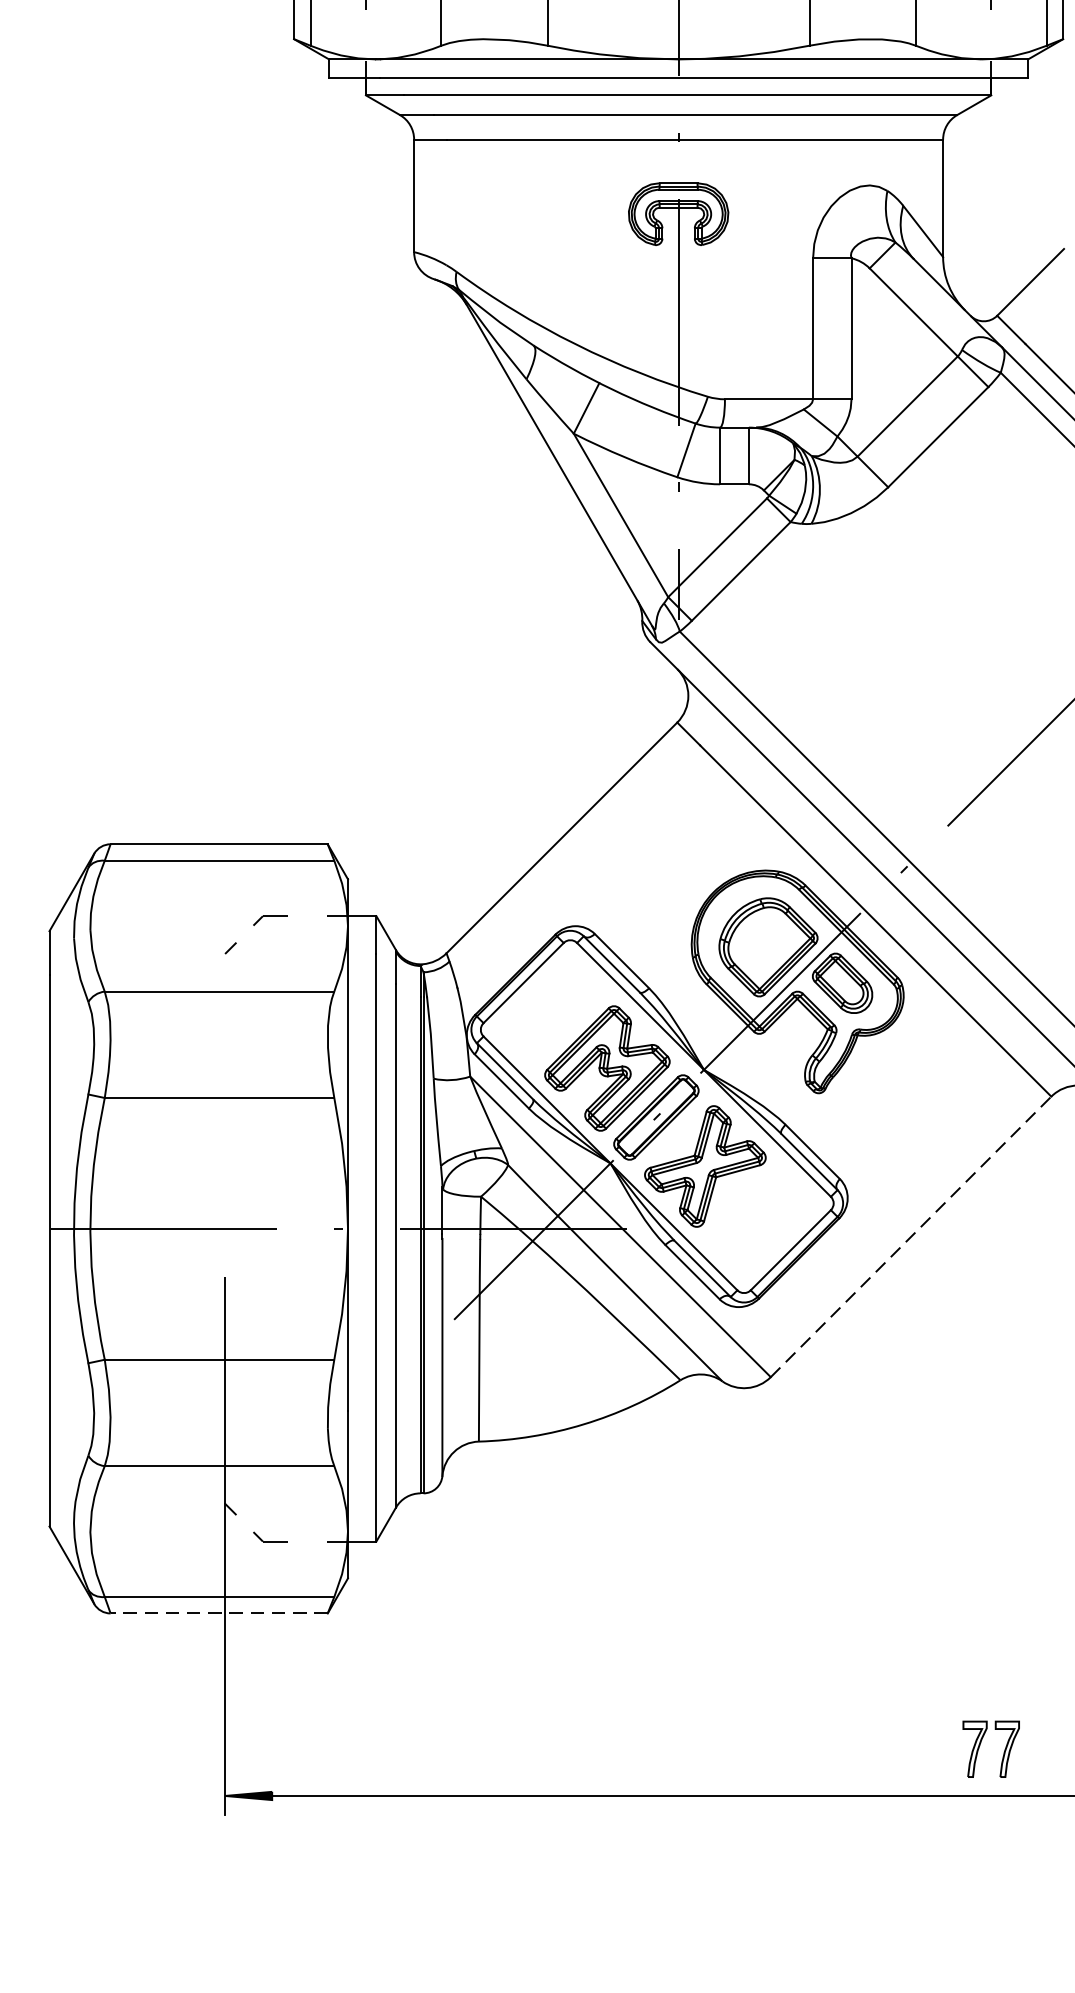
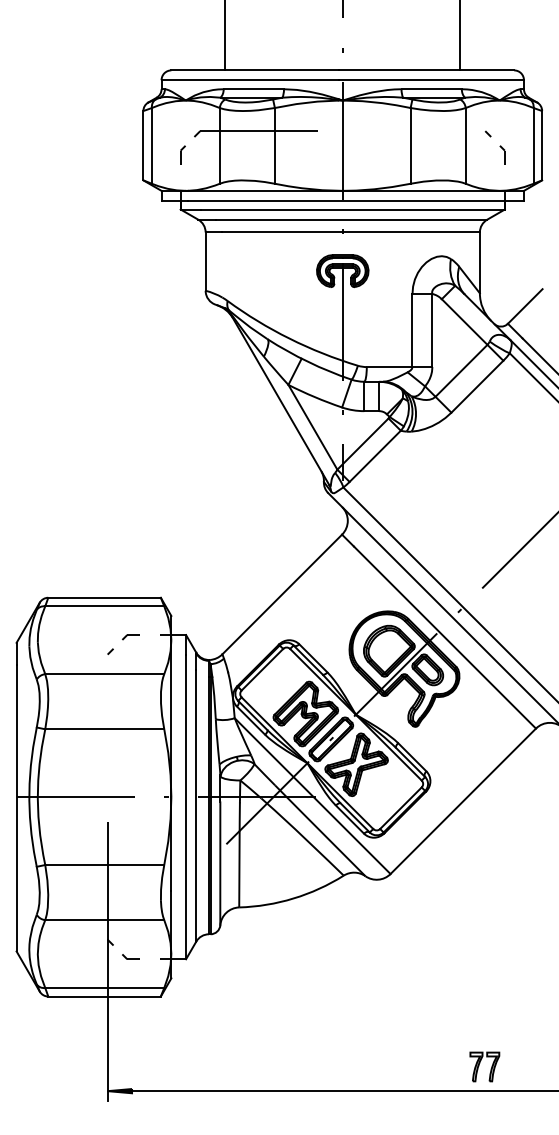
line: (911, 1237) -> (463, 801), dashed -> solid
line: (219, 1613) -> (104, 996), dashed -> solid
part: (990, 1748) -> (484, 1066), moved

